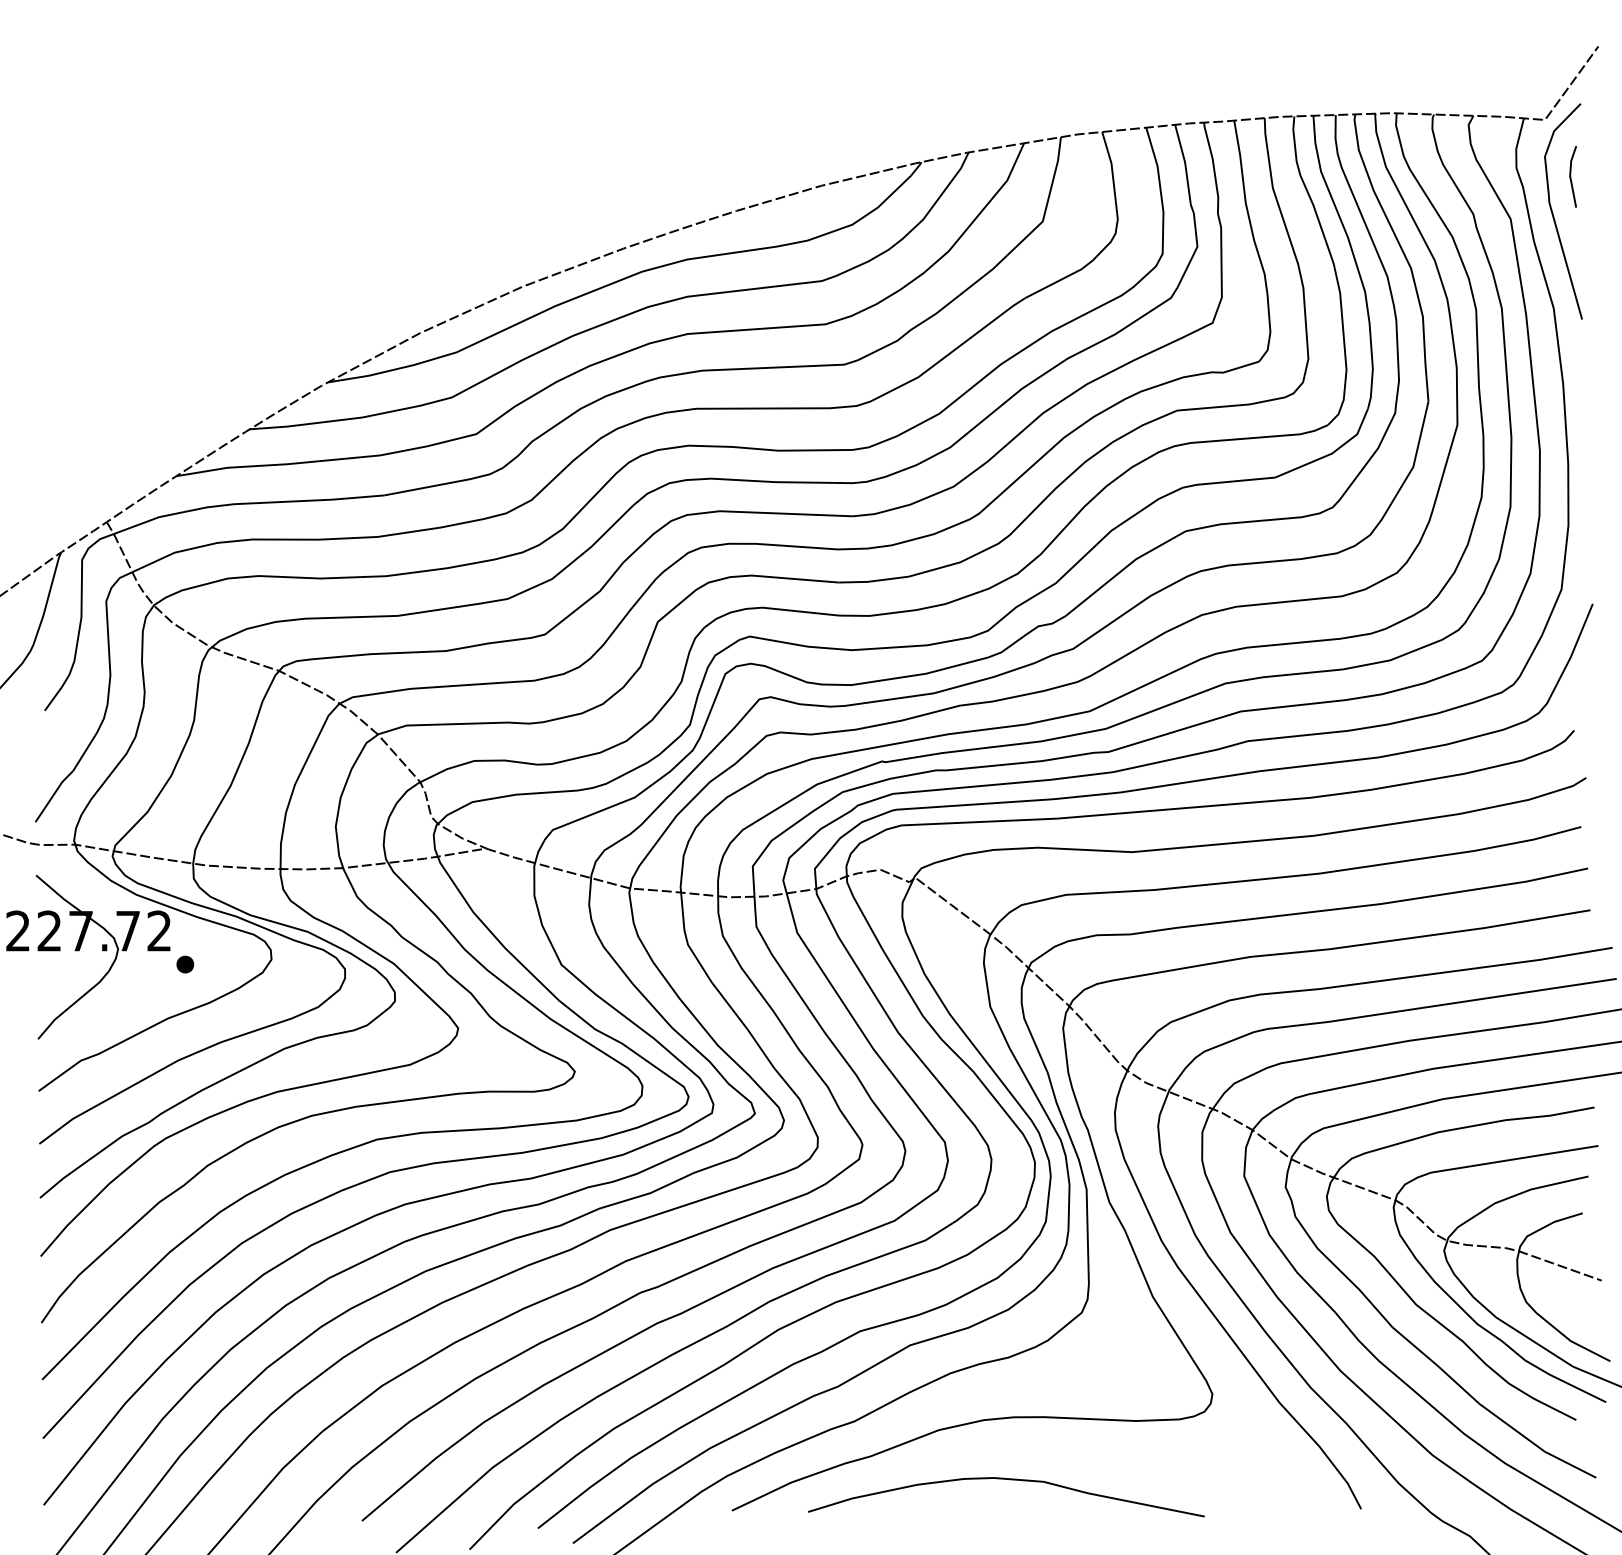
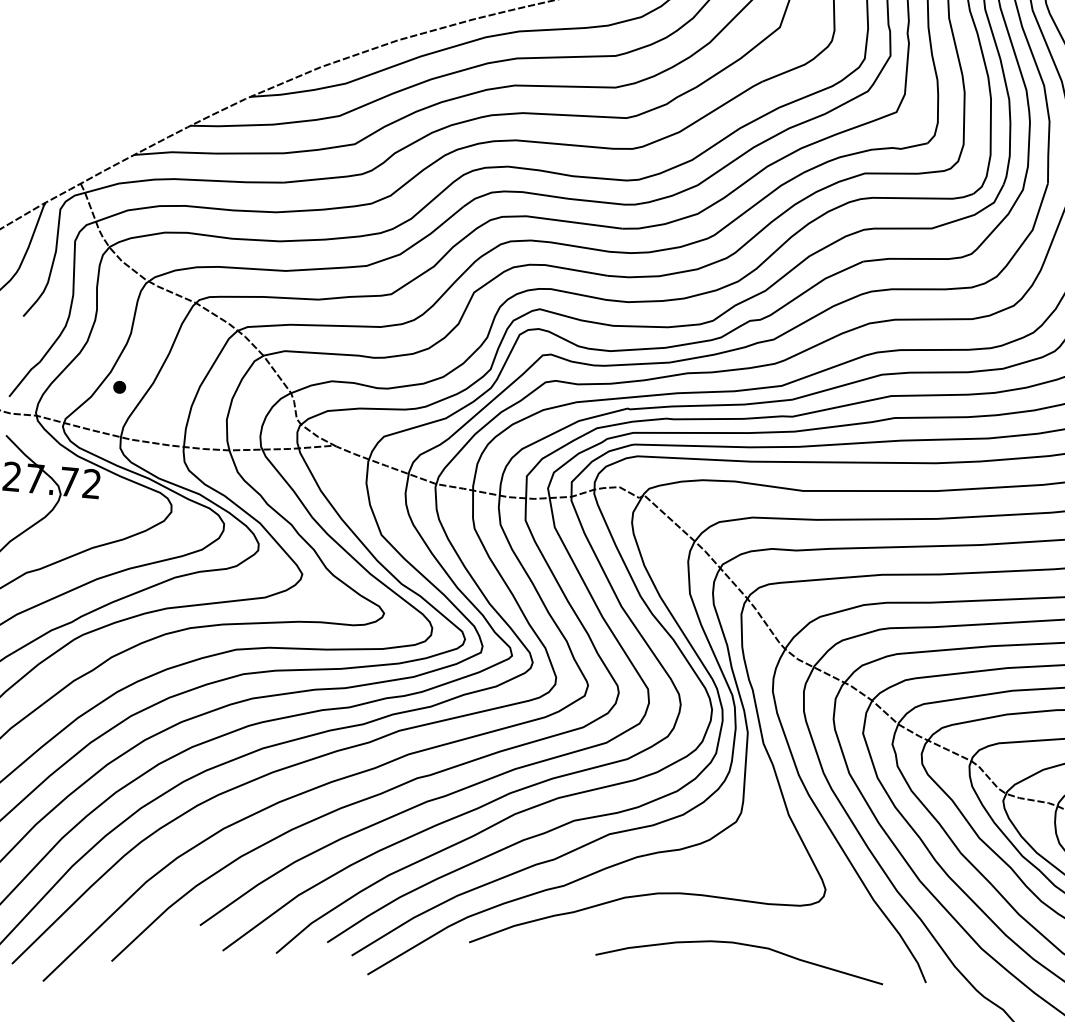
part: (185, 964) -> (119, 387), moved
curve: (1009, 1480) -> (743, 945), moved

